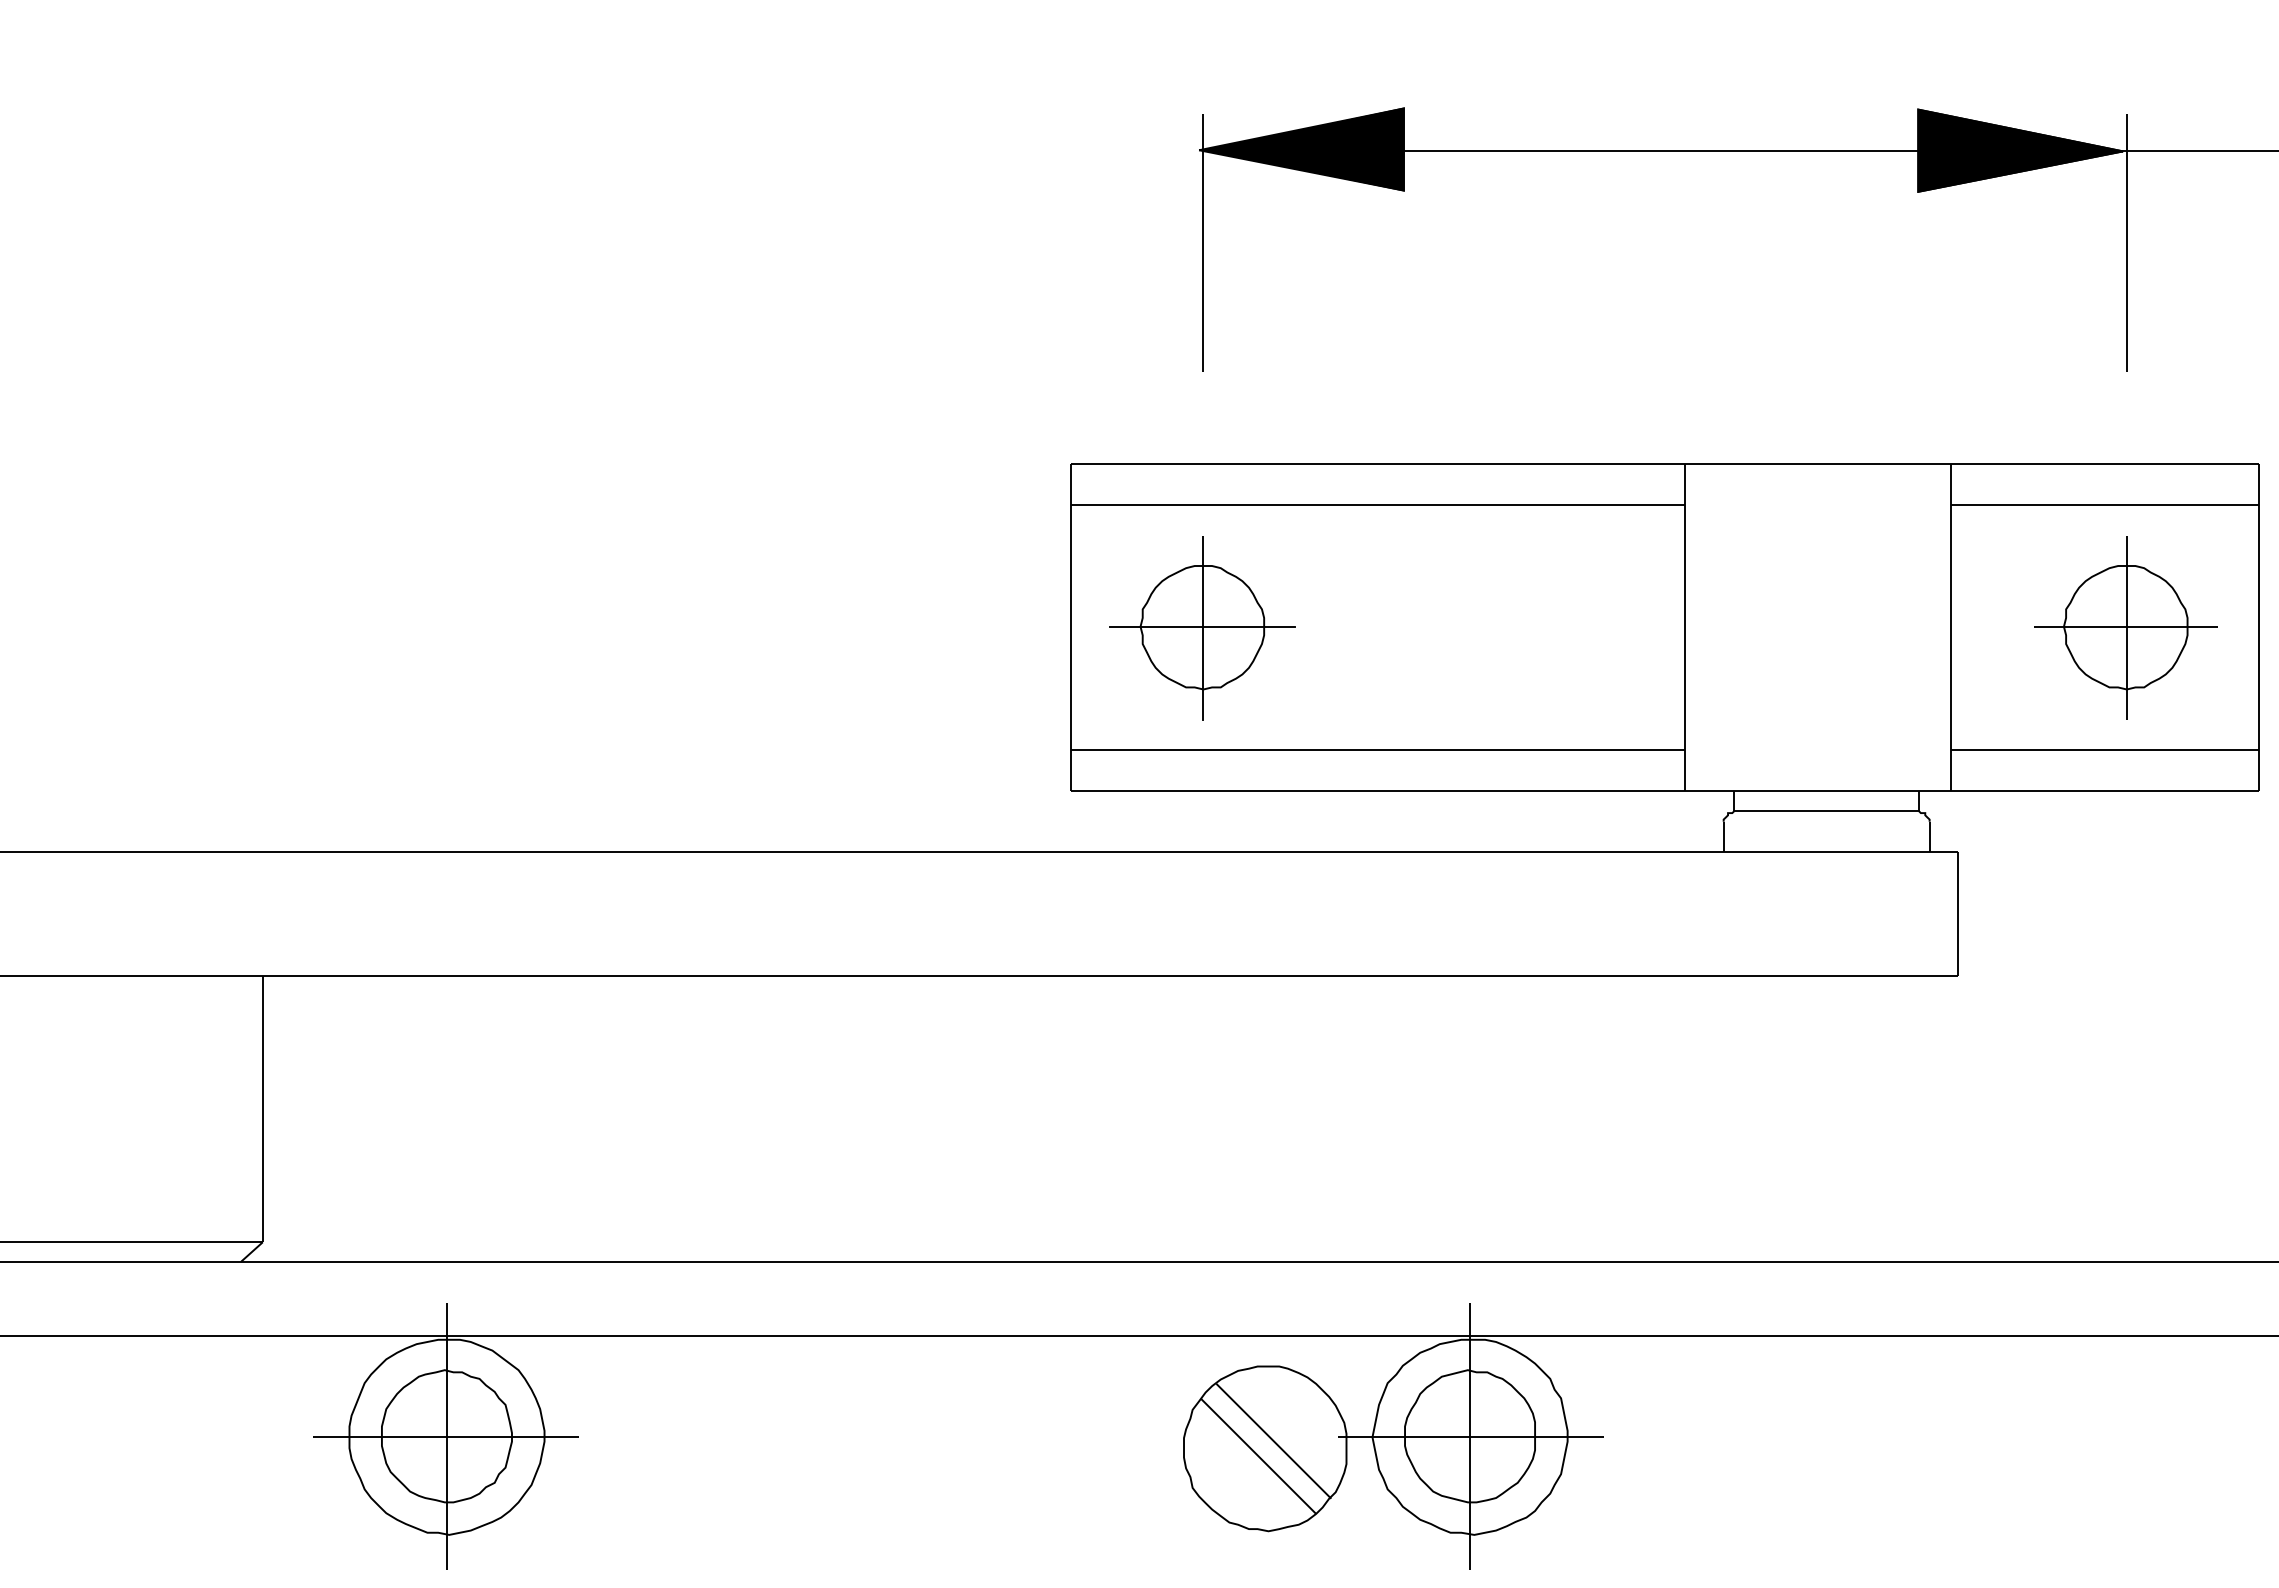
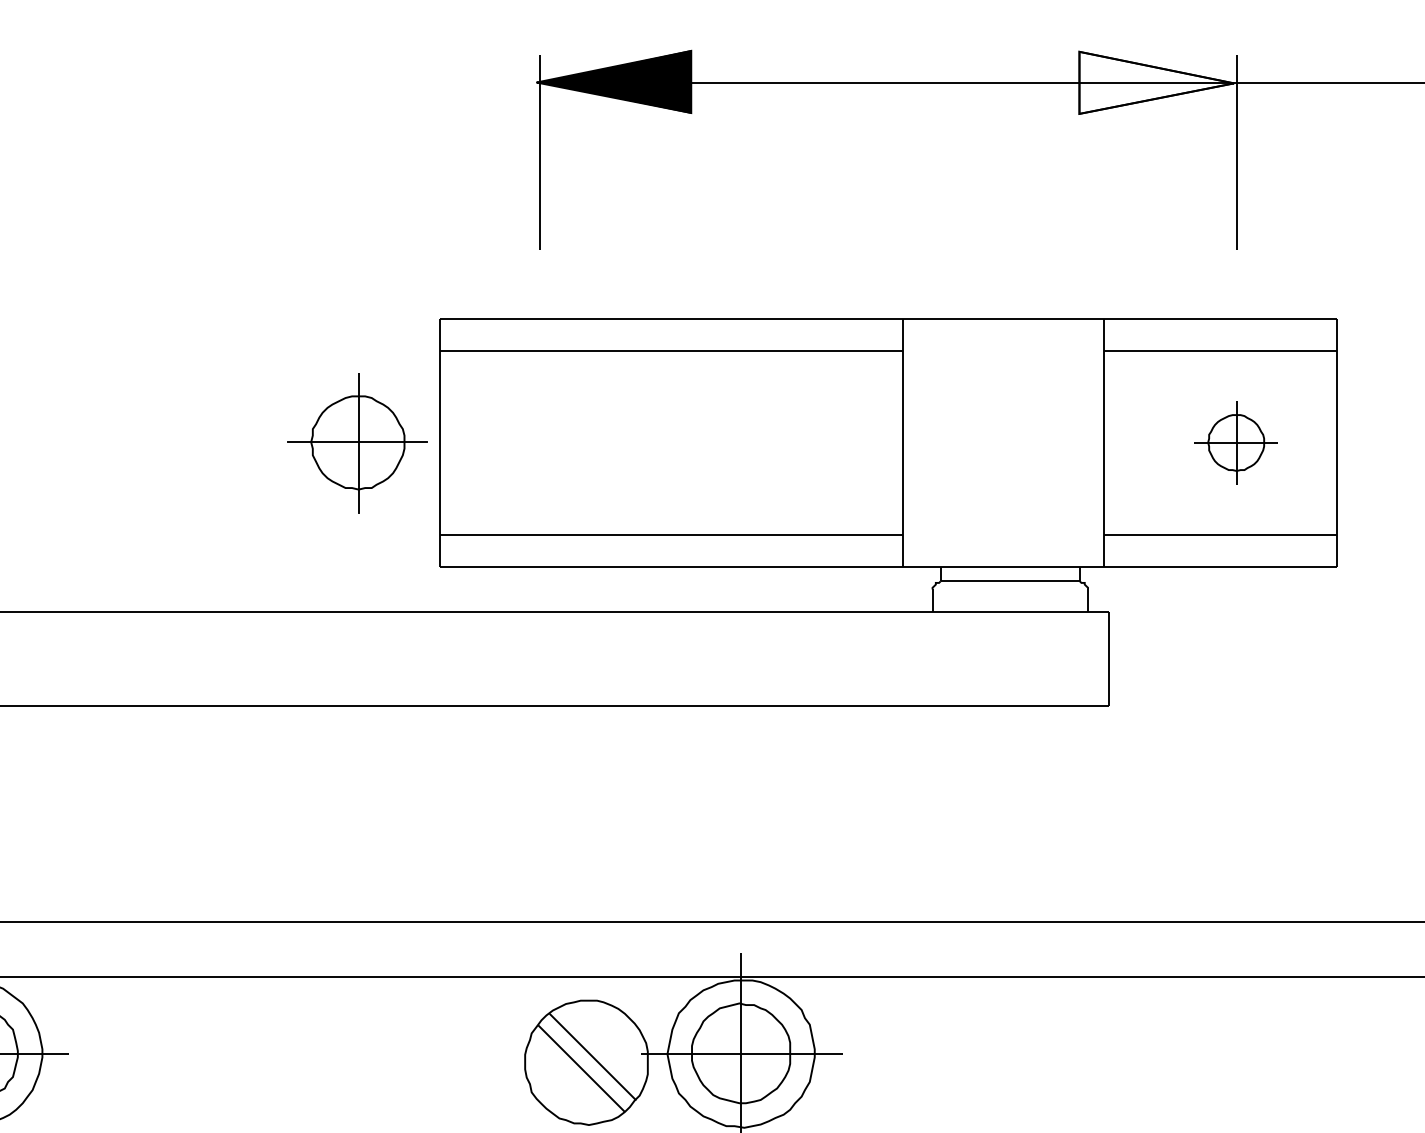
fill: (2020, 150) -> (1156, 82), removed
part: (2125, 627) -> (1235, 442), size x0.6
part: (1202, 628) -> (357, 443), moved

